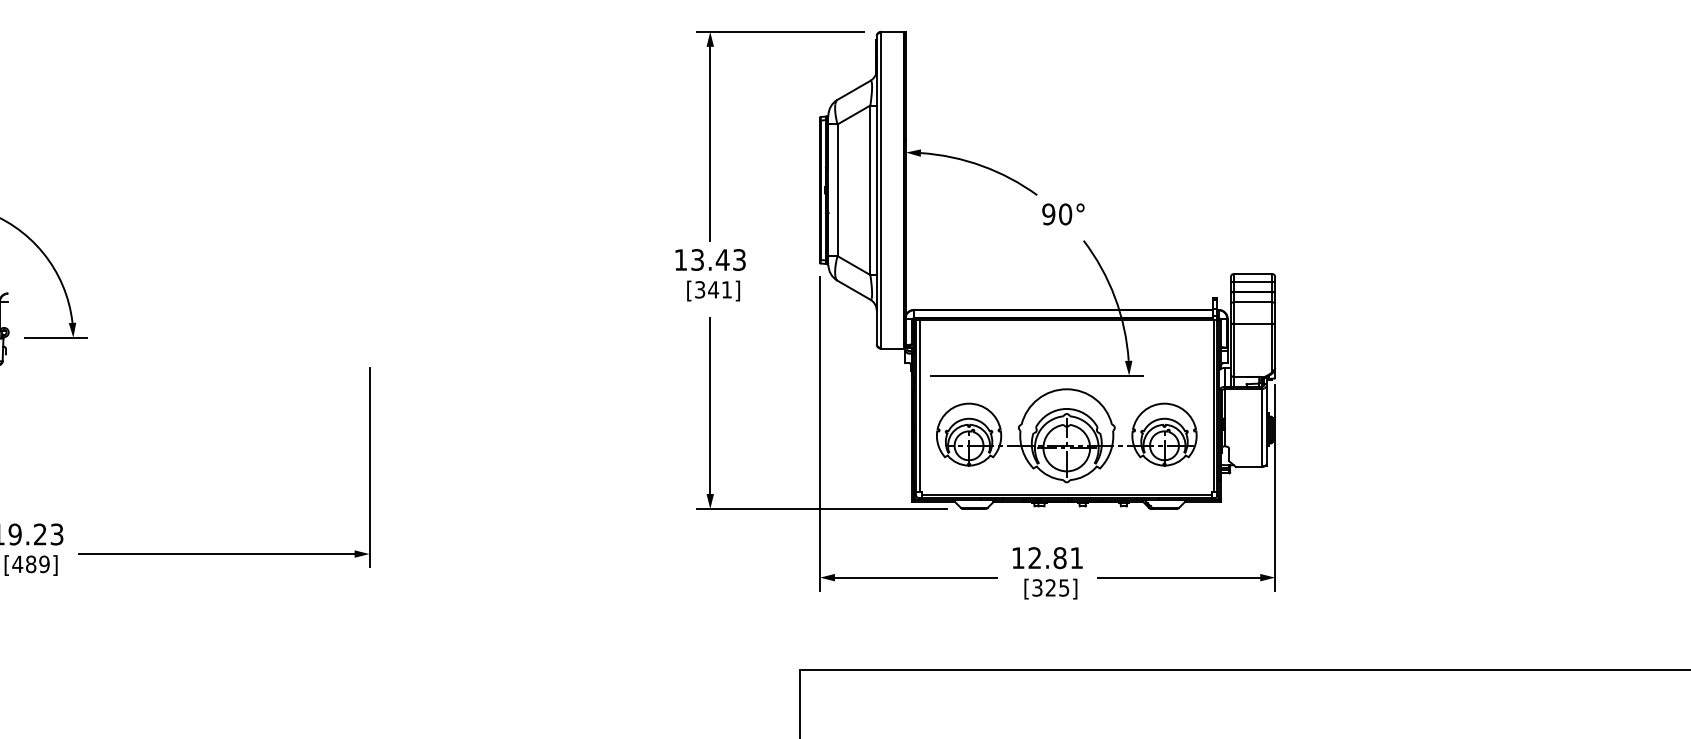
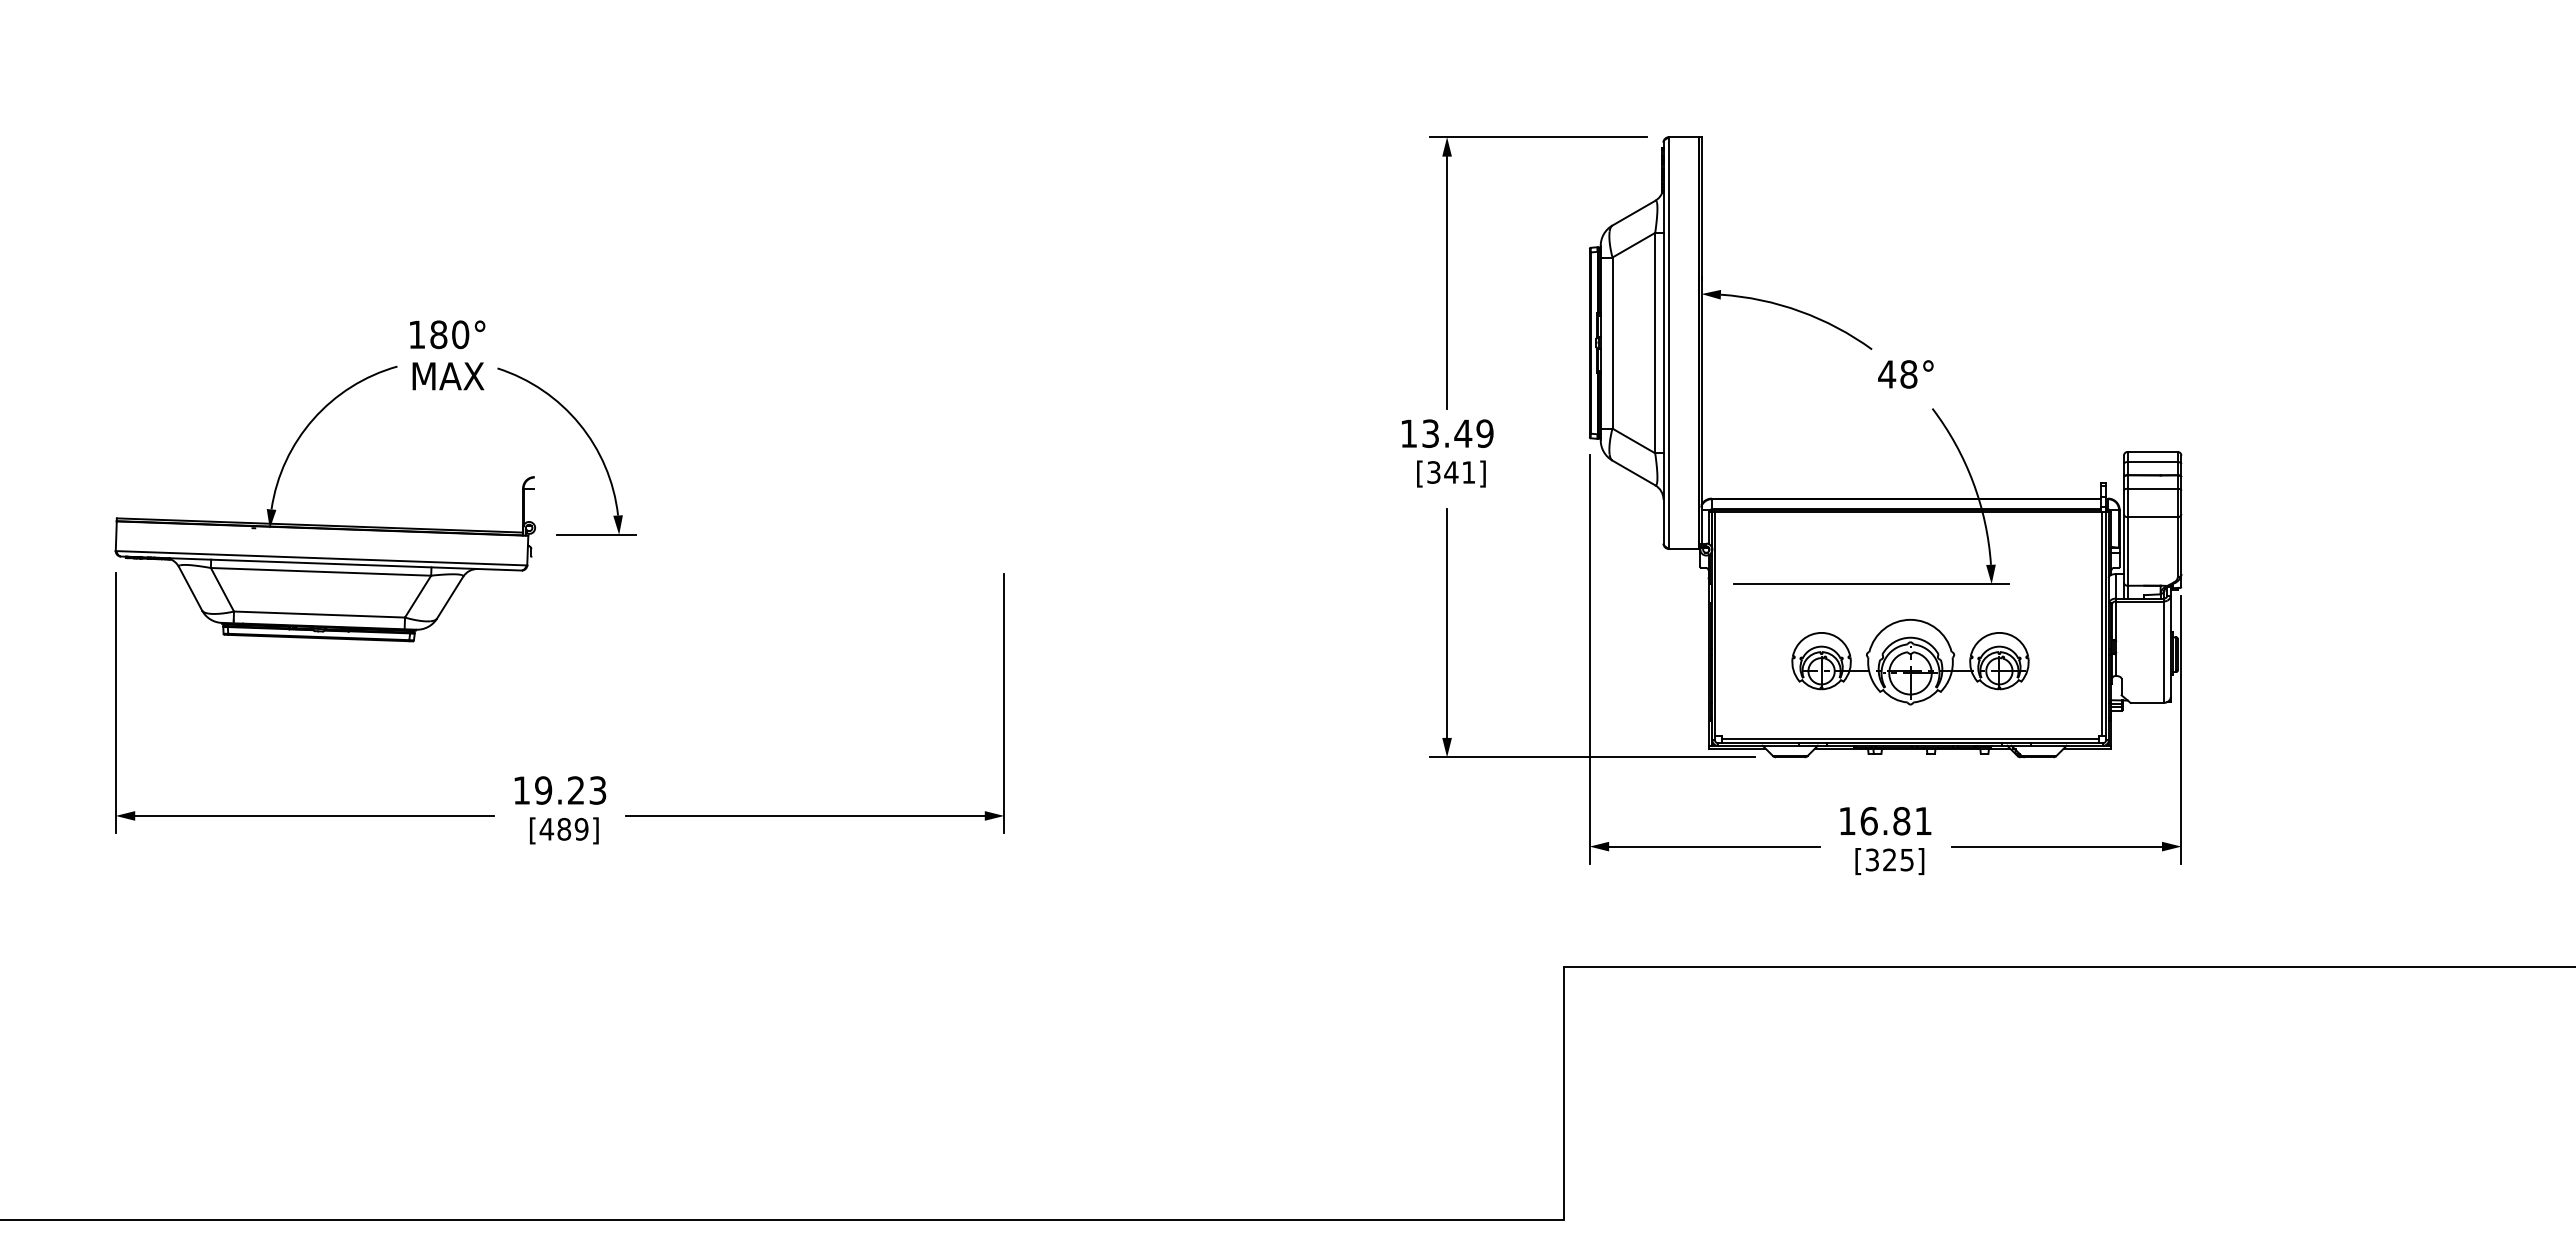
text: (1056, 214) -> (1897, 374), 90° -> 48°
text: (739, 259) -> (1484, 433), 13.43 -> 13.49
line: (919, 406) -> (1719, 623), removed
part: (1066, 435) -> (1910, 661), size x0.7
text: (1034, 557) -> (1868, 820), 12.81 -> 16.81

